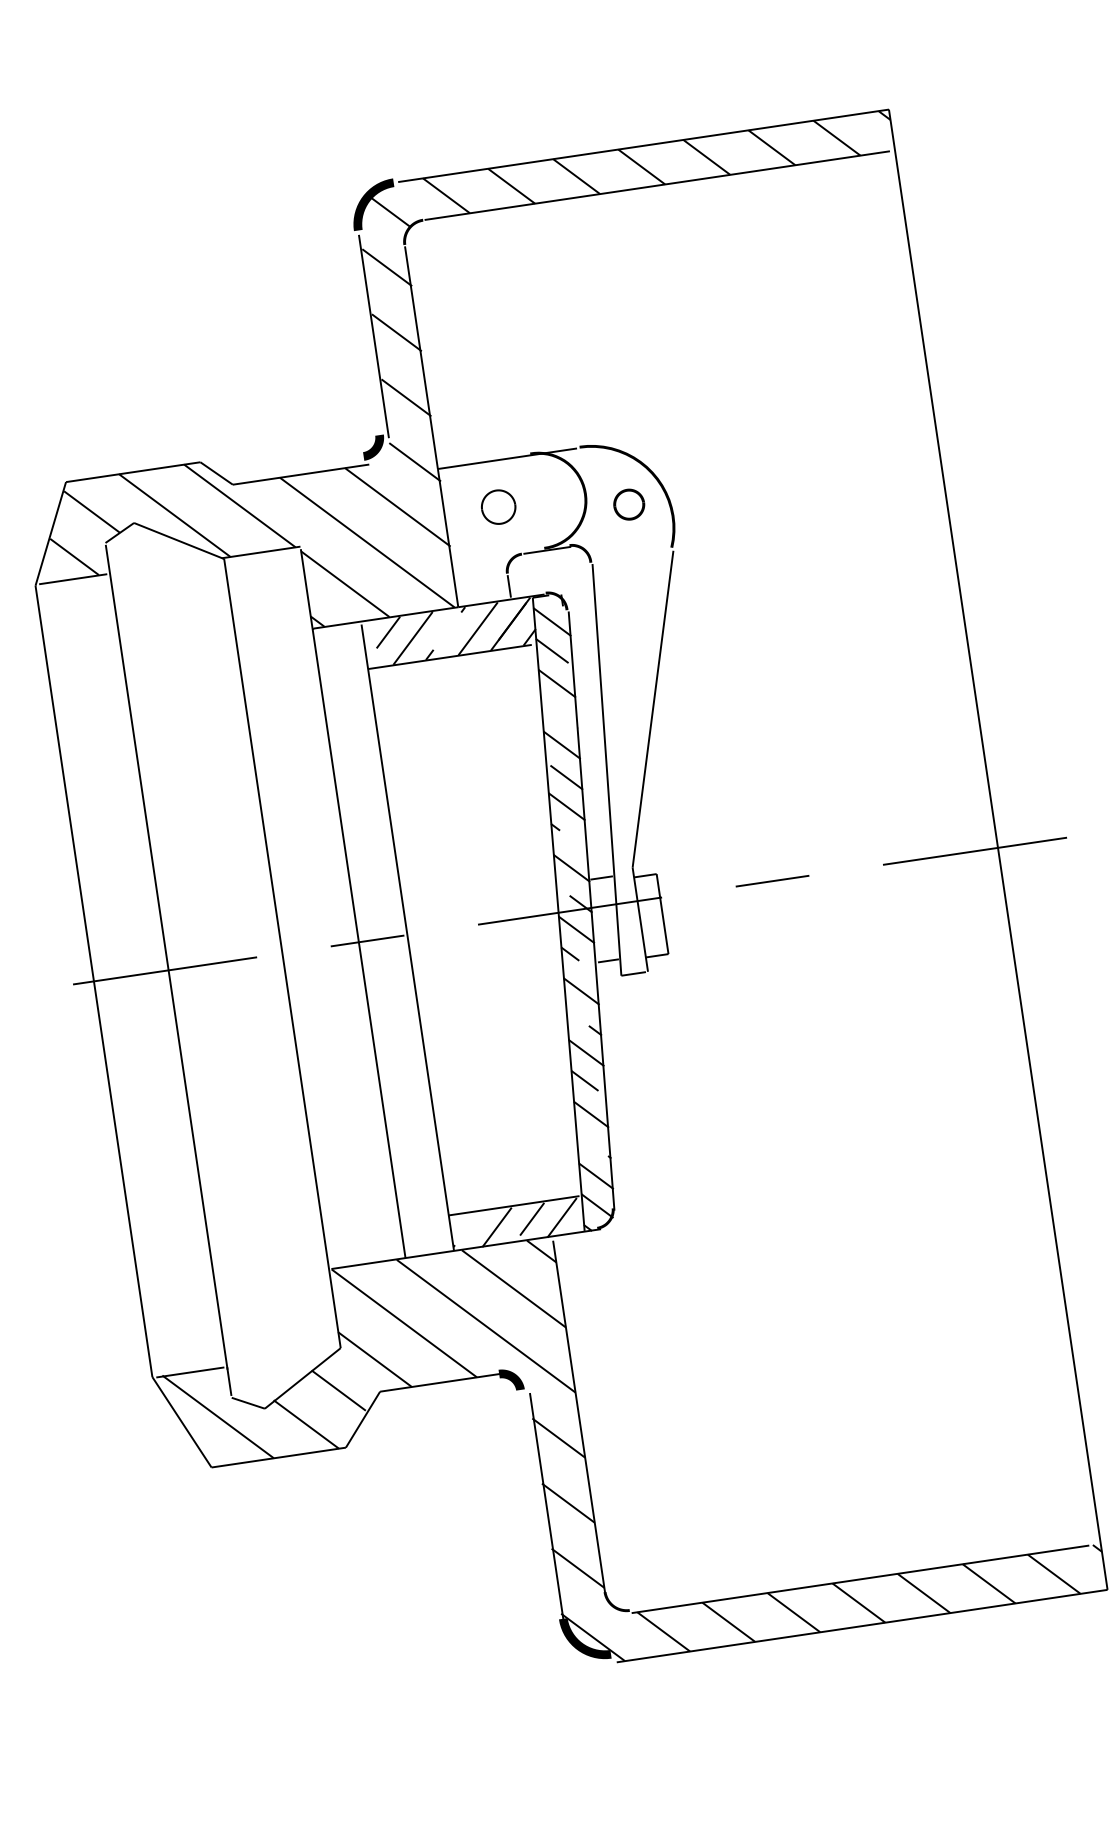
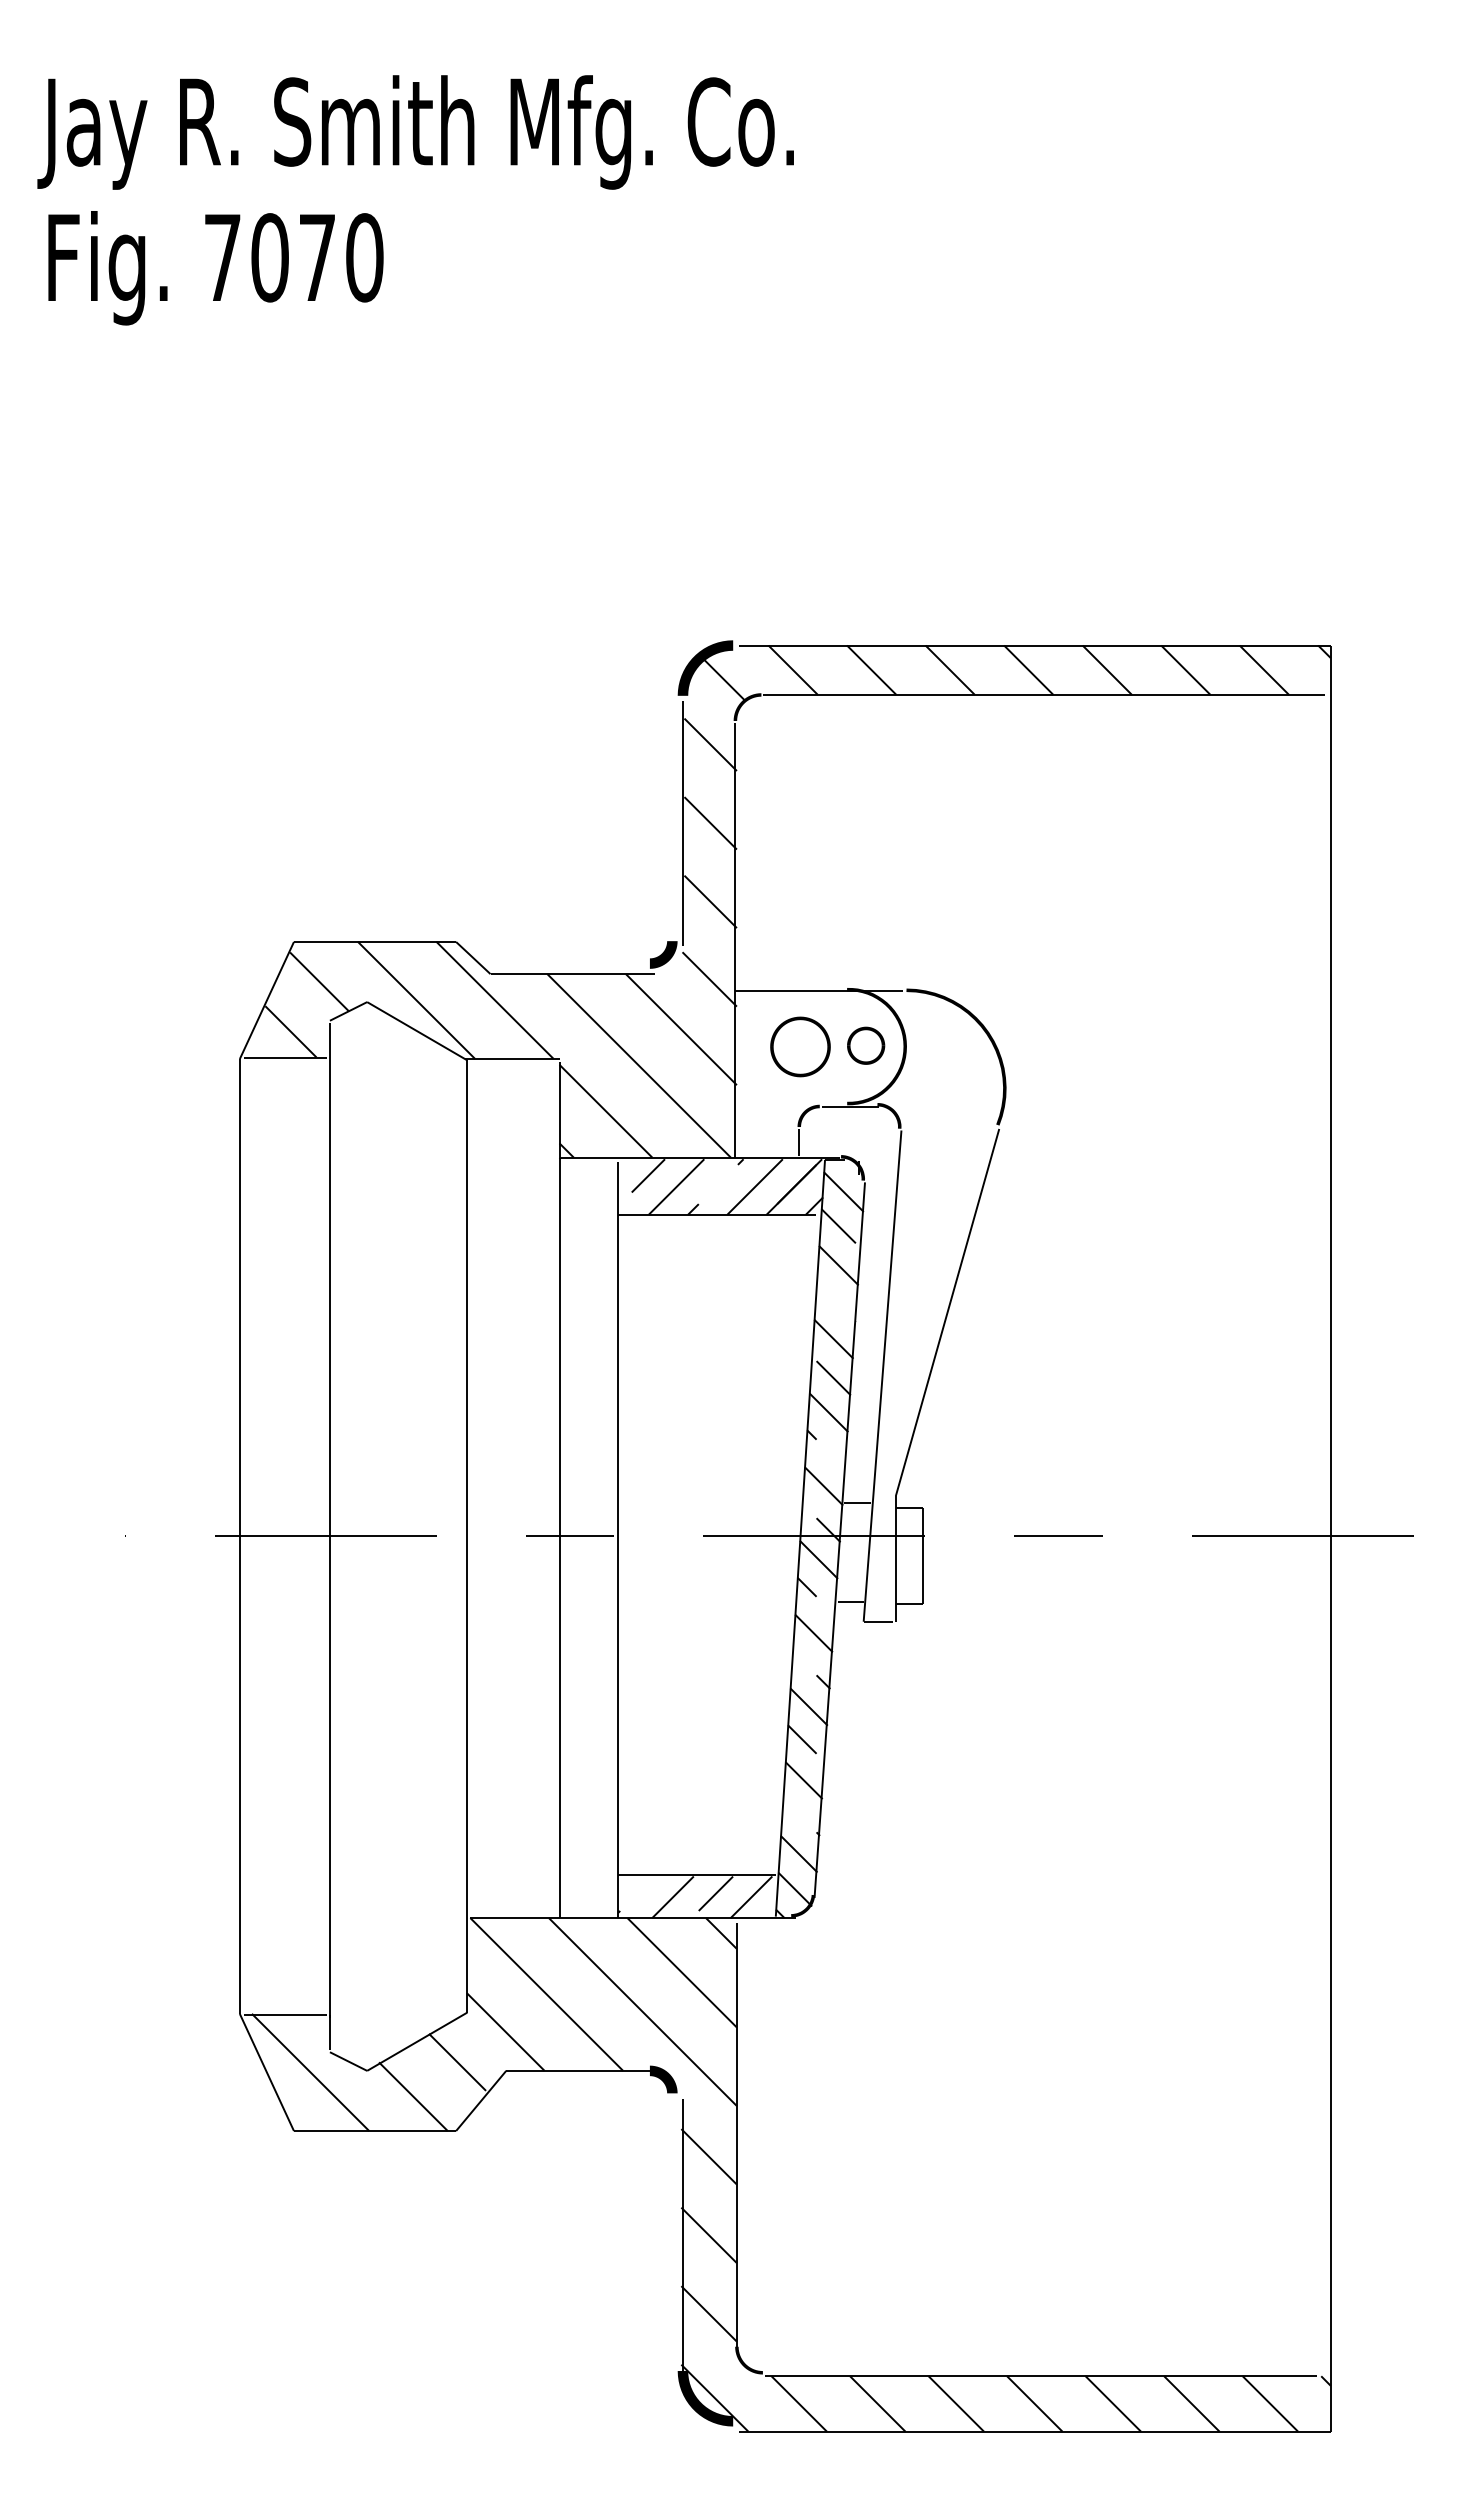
part: (629, 504) -> (866, 1045), moved
part: (498, 506) -> (800, 1046), size x1.43

